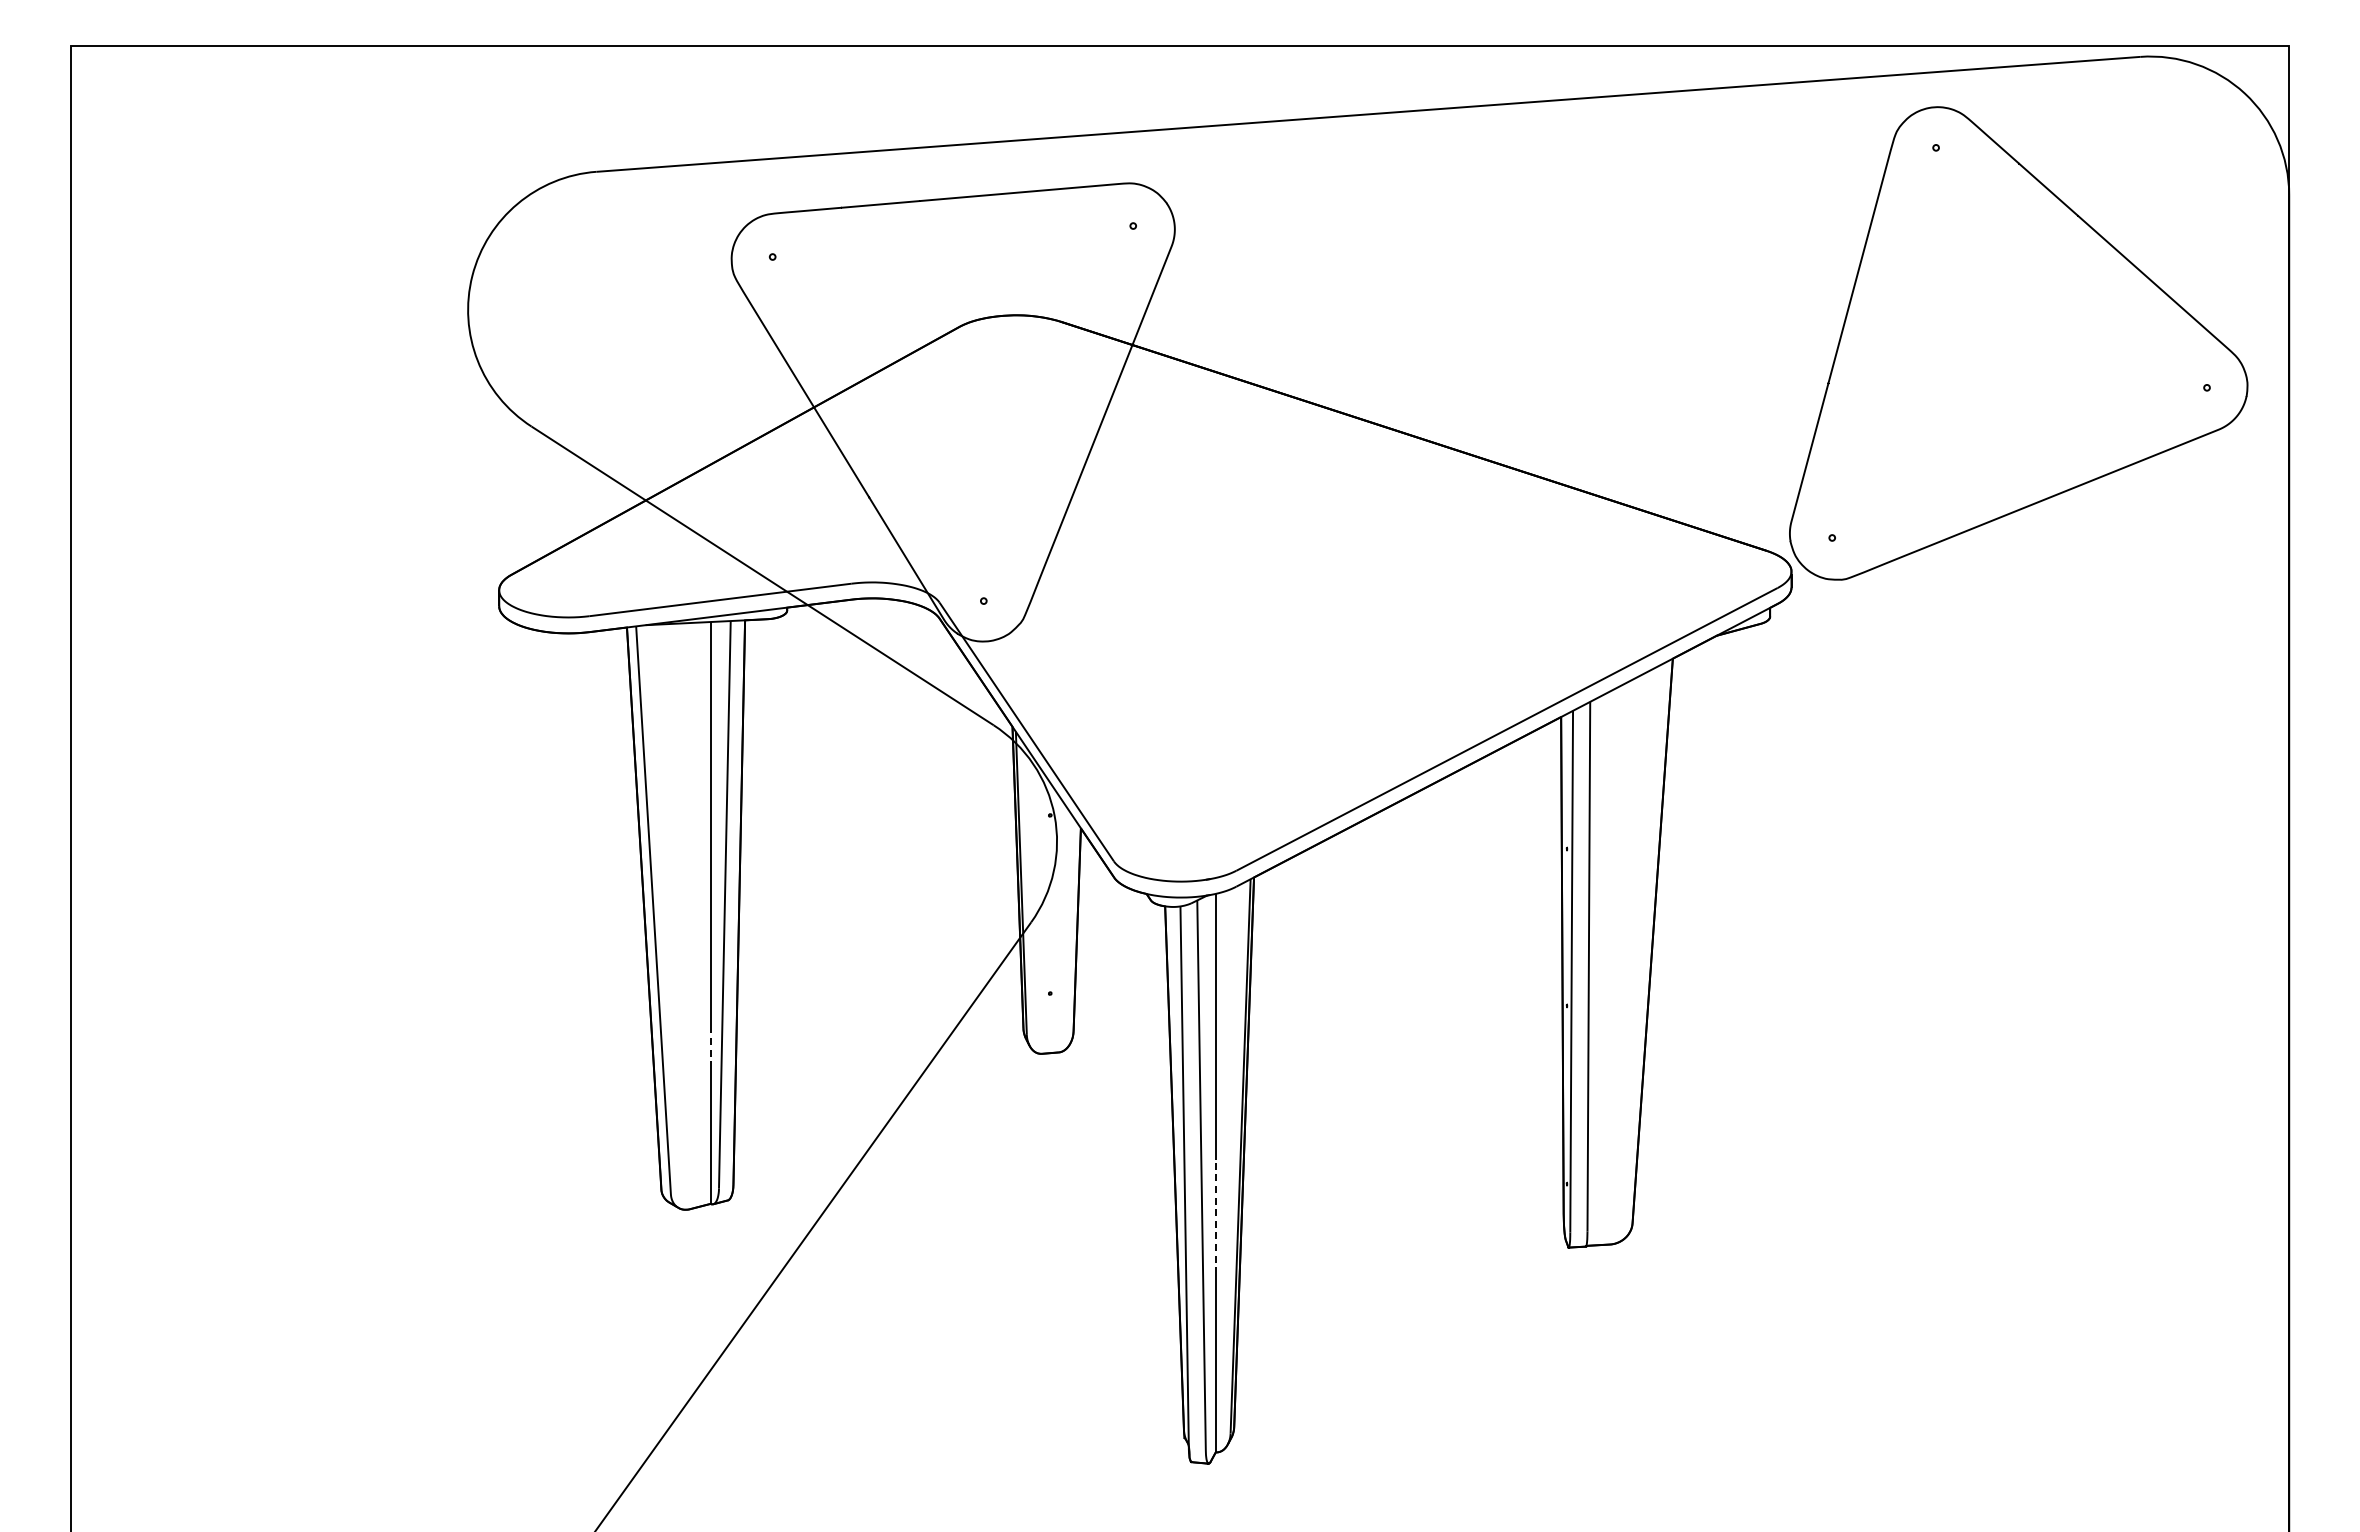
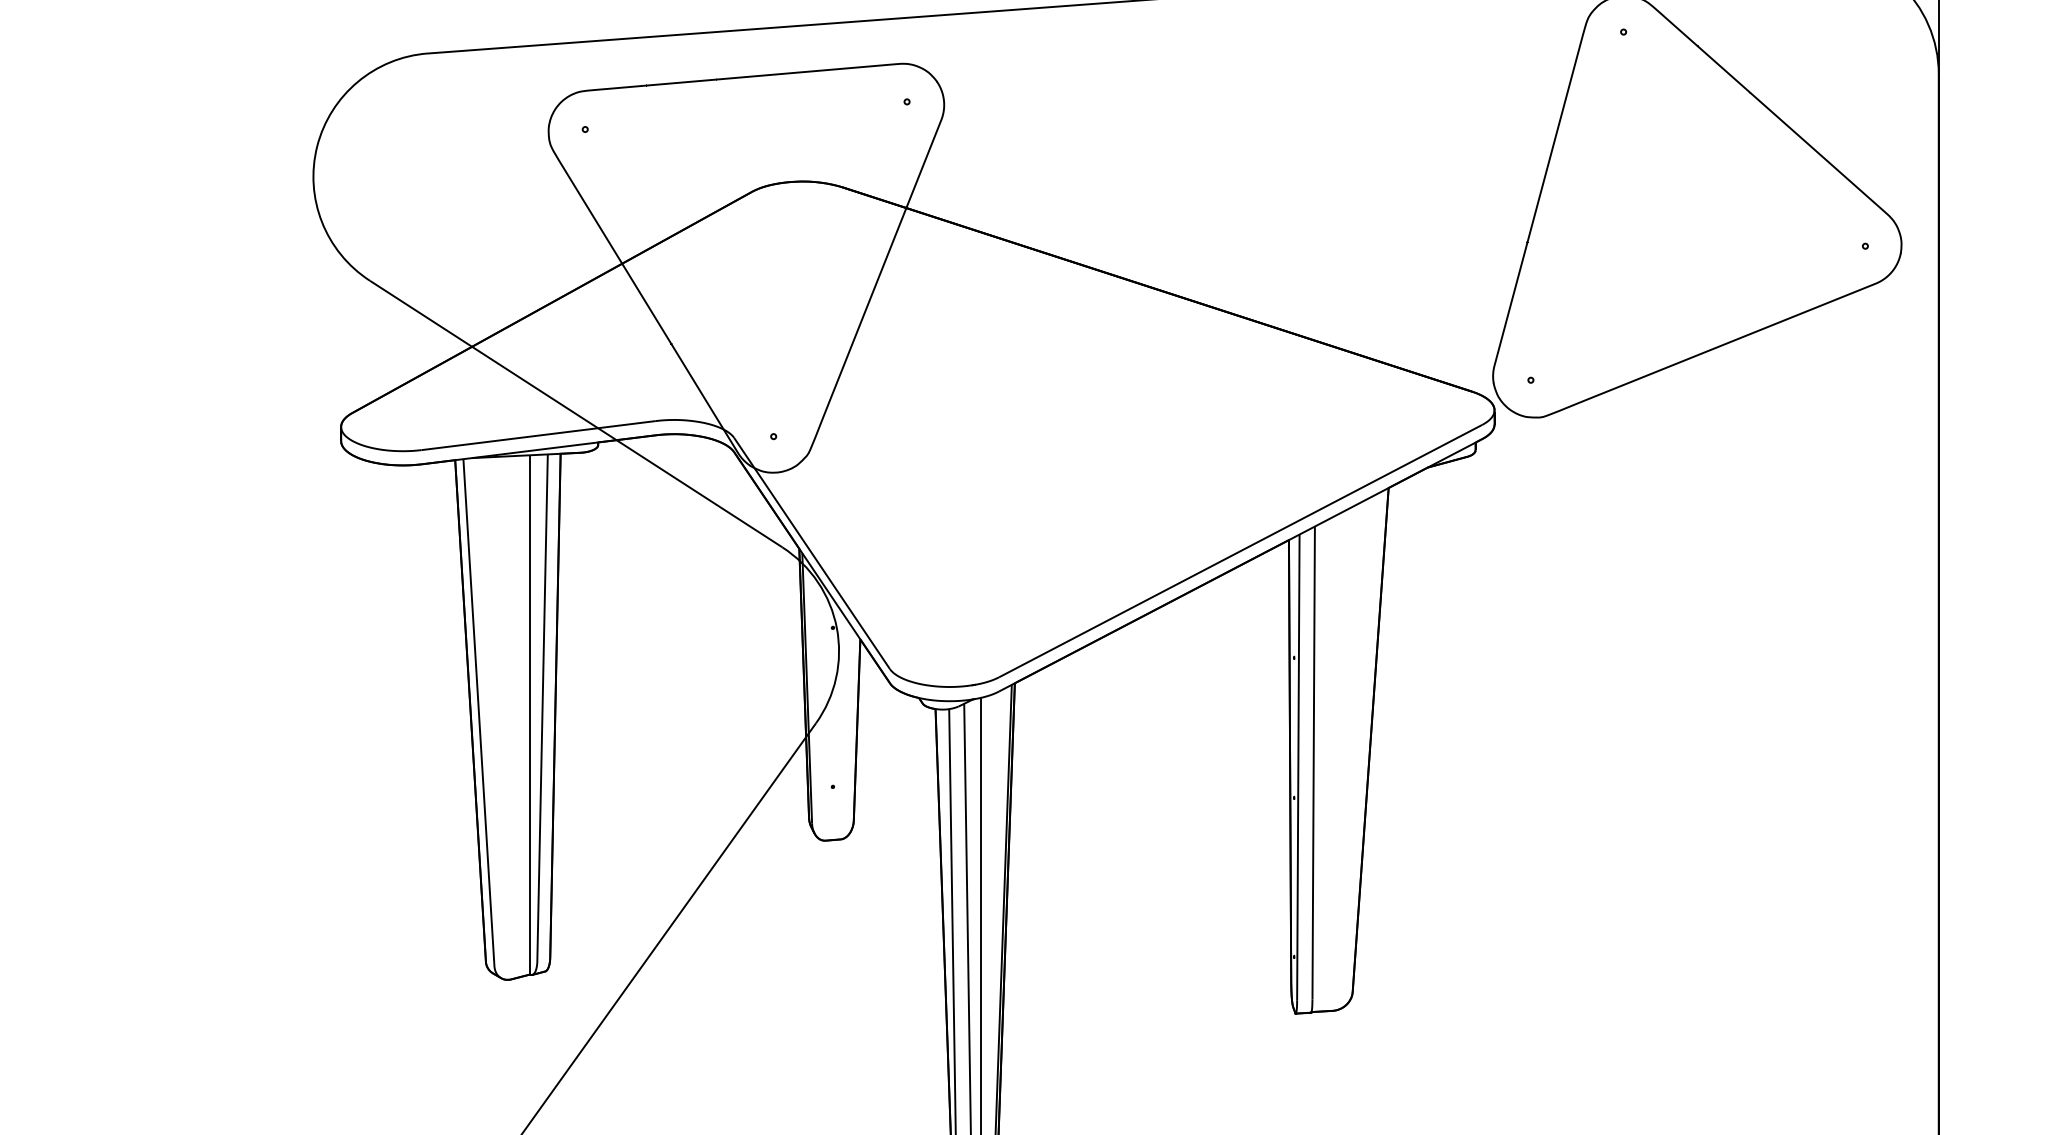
line: (710, 1046) -> (529, 834), dashed -> solid
line: (1215, 1216) -> (980, 985), dashed -> solid

